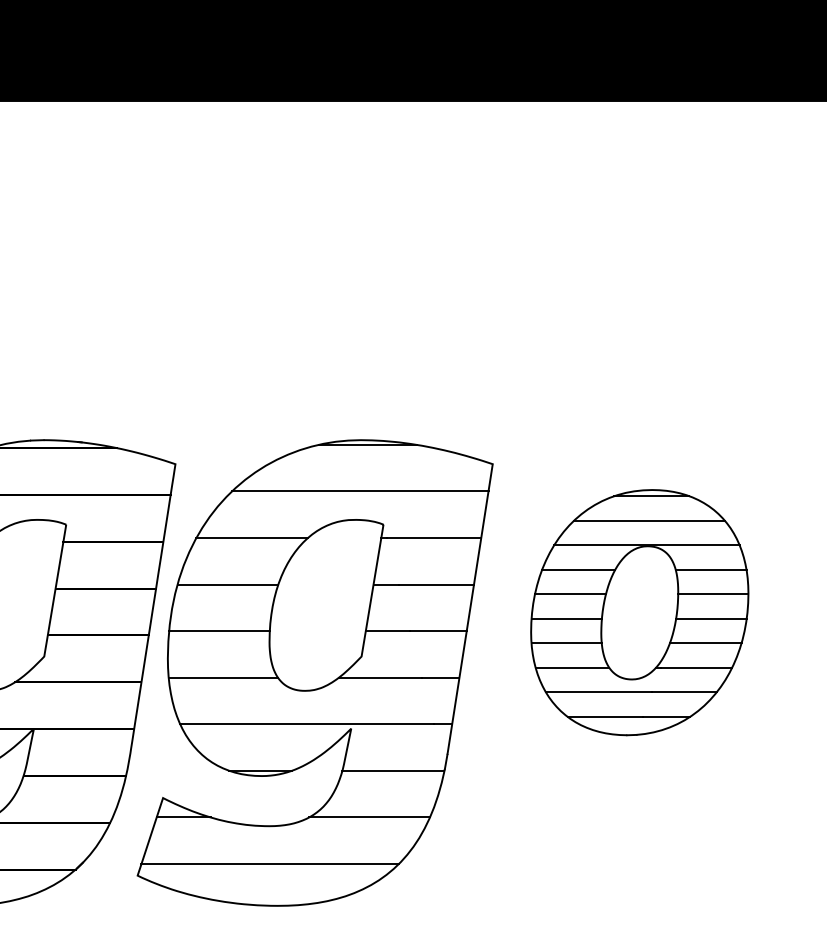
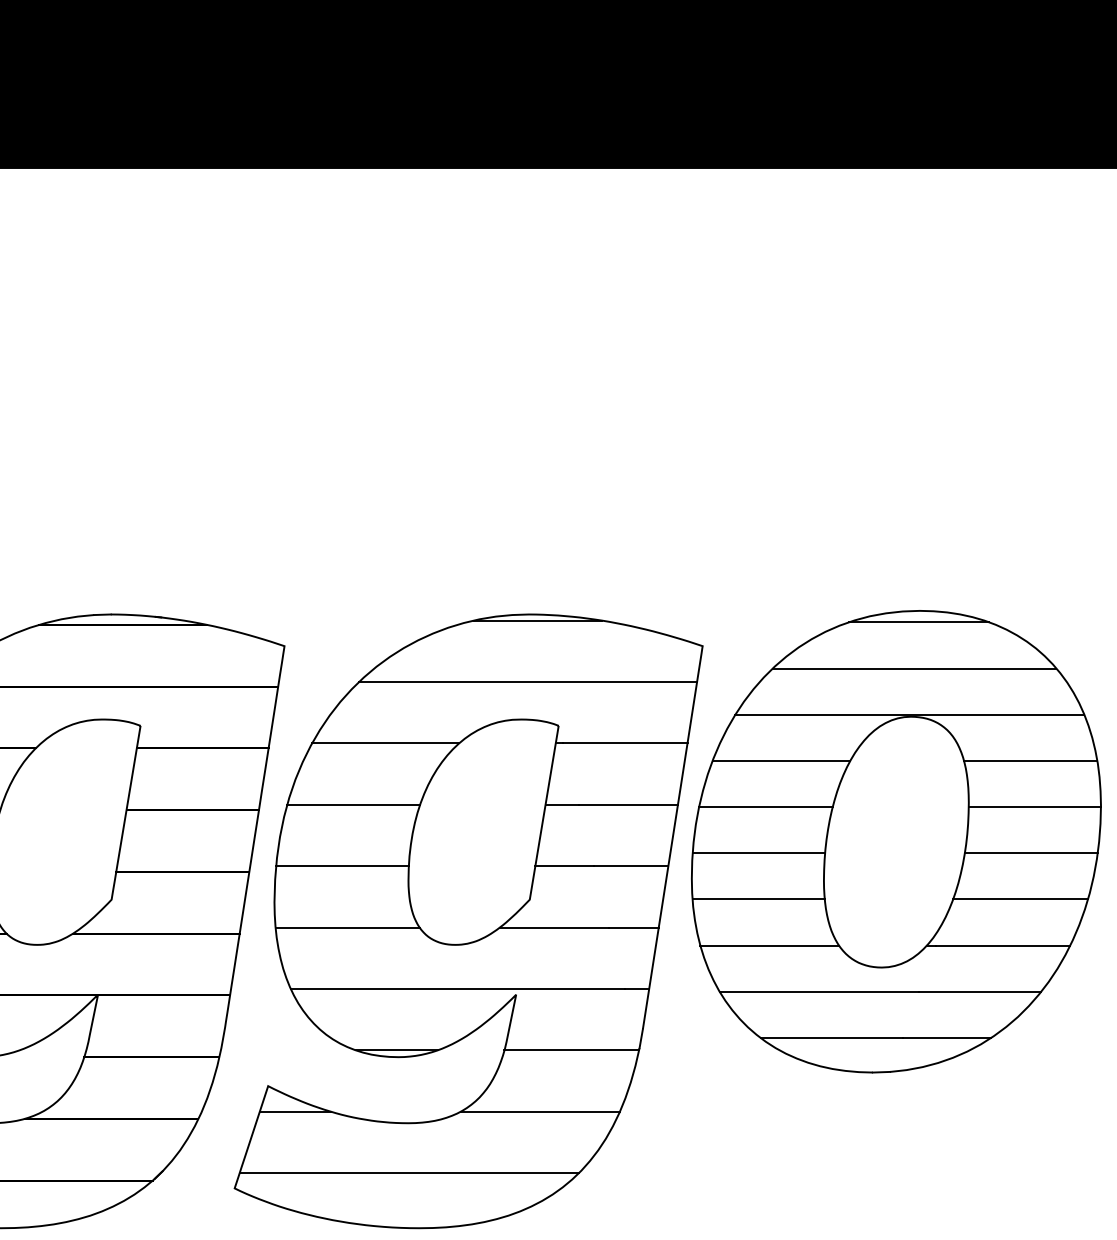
part: (639, 612) -> (896, 841), size x1.43

